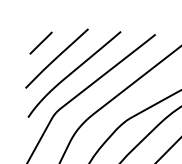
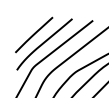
line: (40, 42) -> (24, 25), removed

